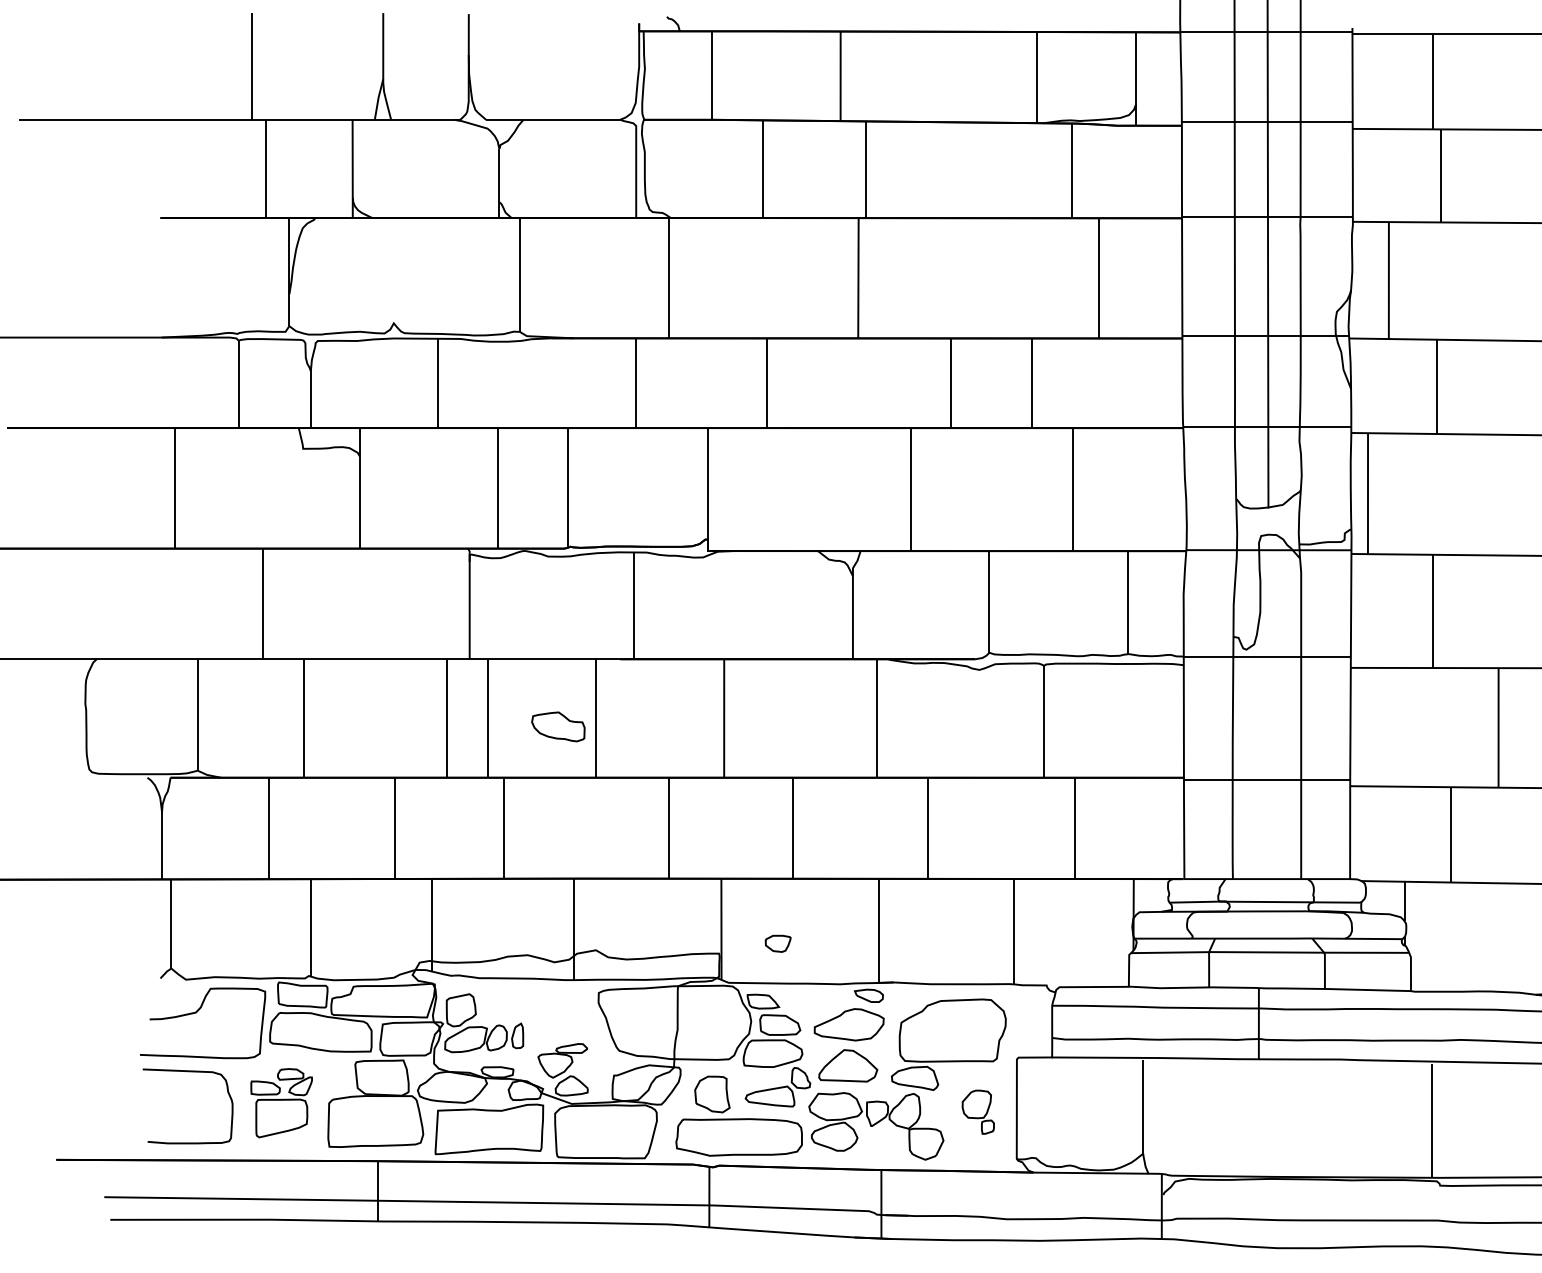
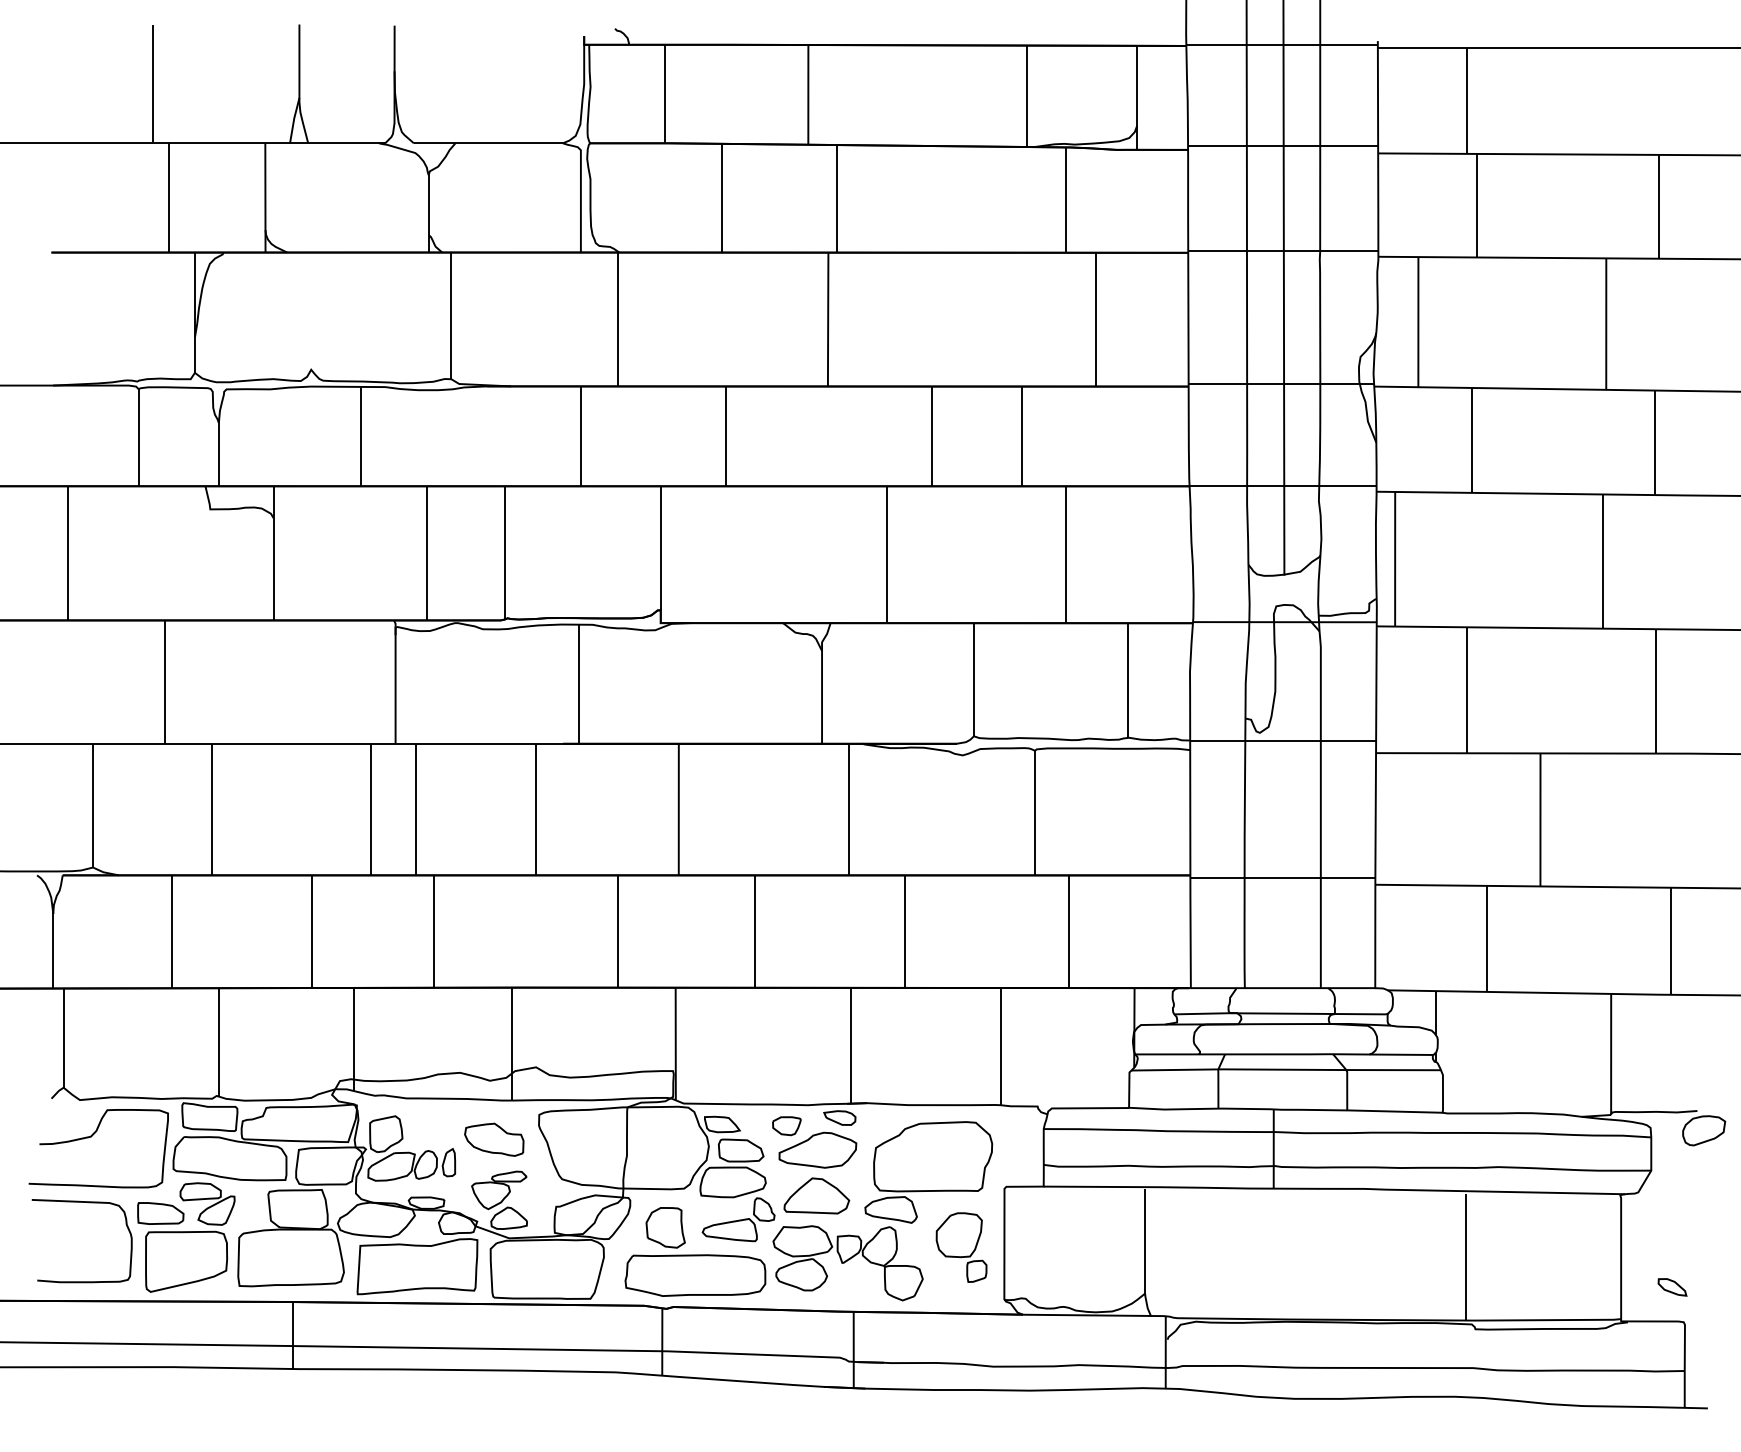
part: (558, 726) -> (494, 1139), moved
part: (777, 944) -> (786, 1126), moved
part: (281, 1103) -> (186, 1237), size x1.43
part: (978, 1112) -> (961, 1247), size x1.43

